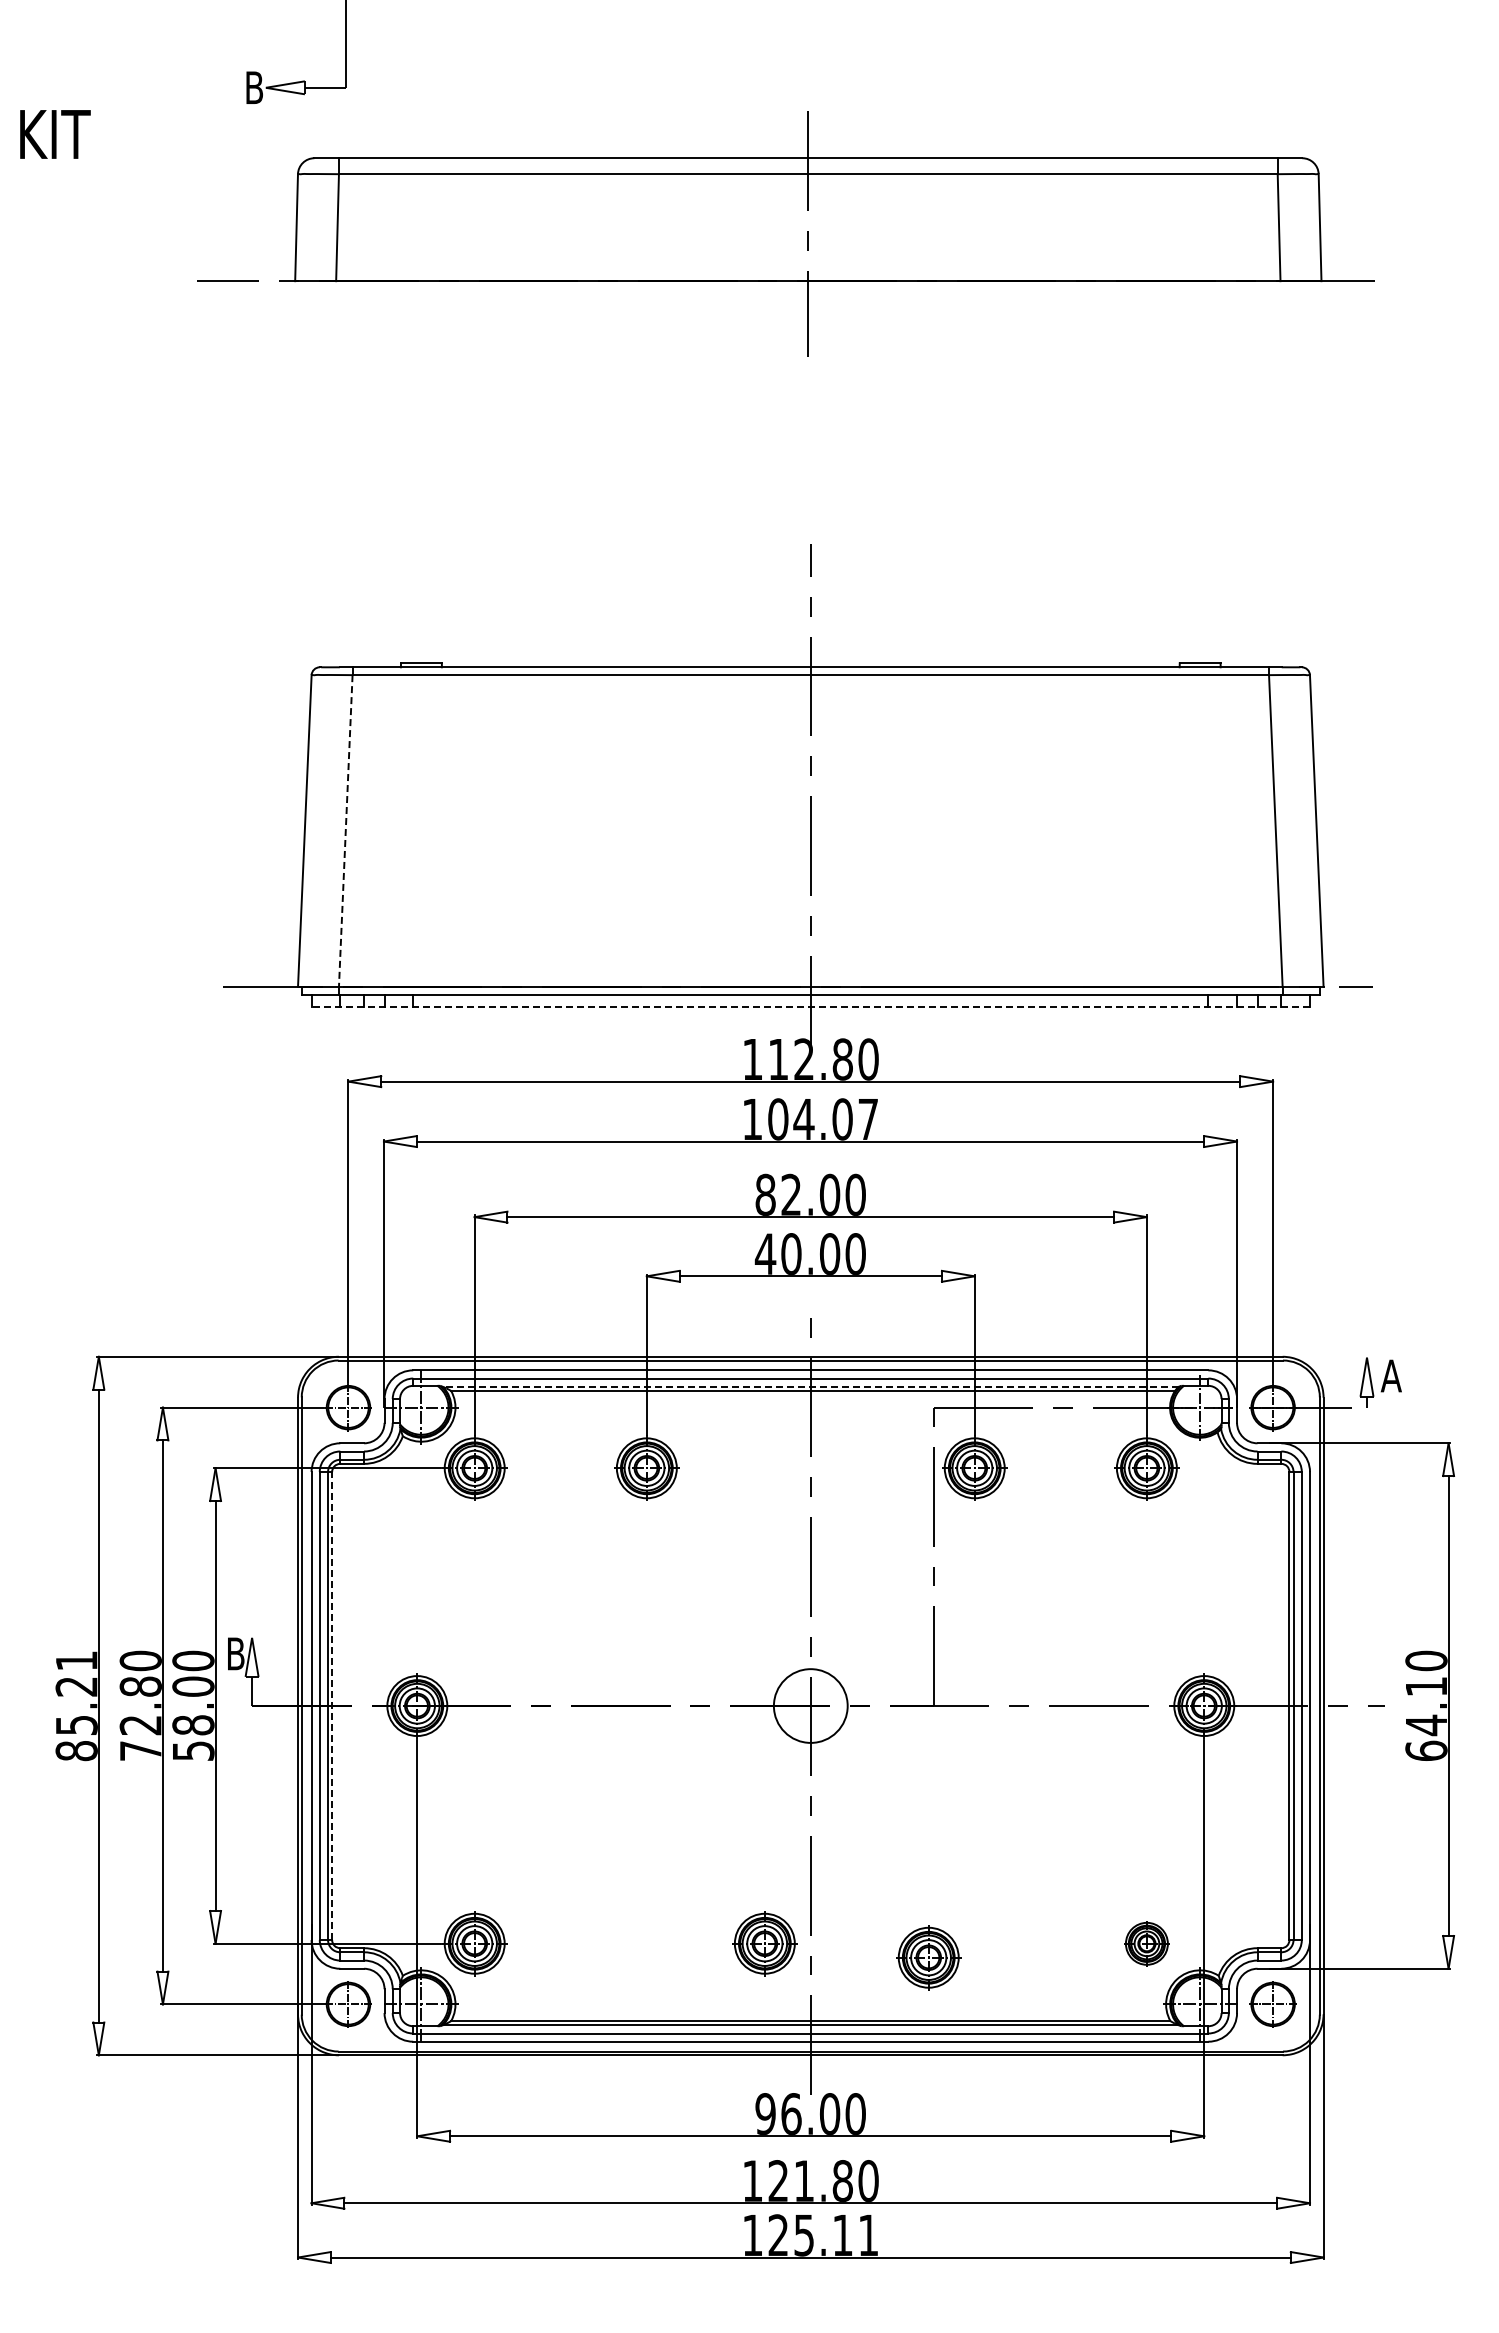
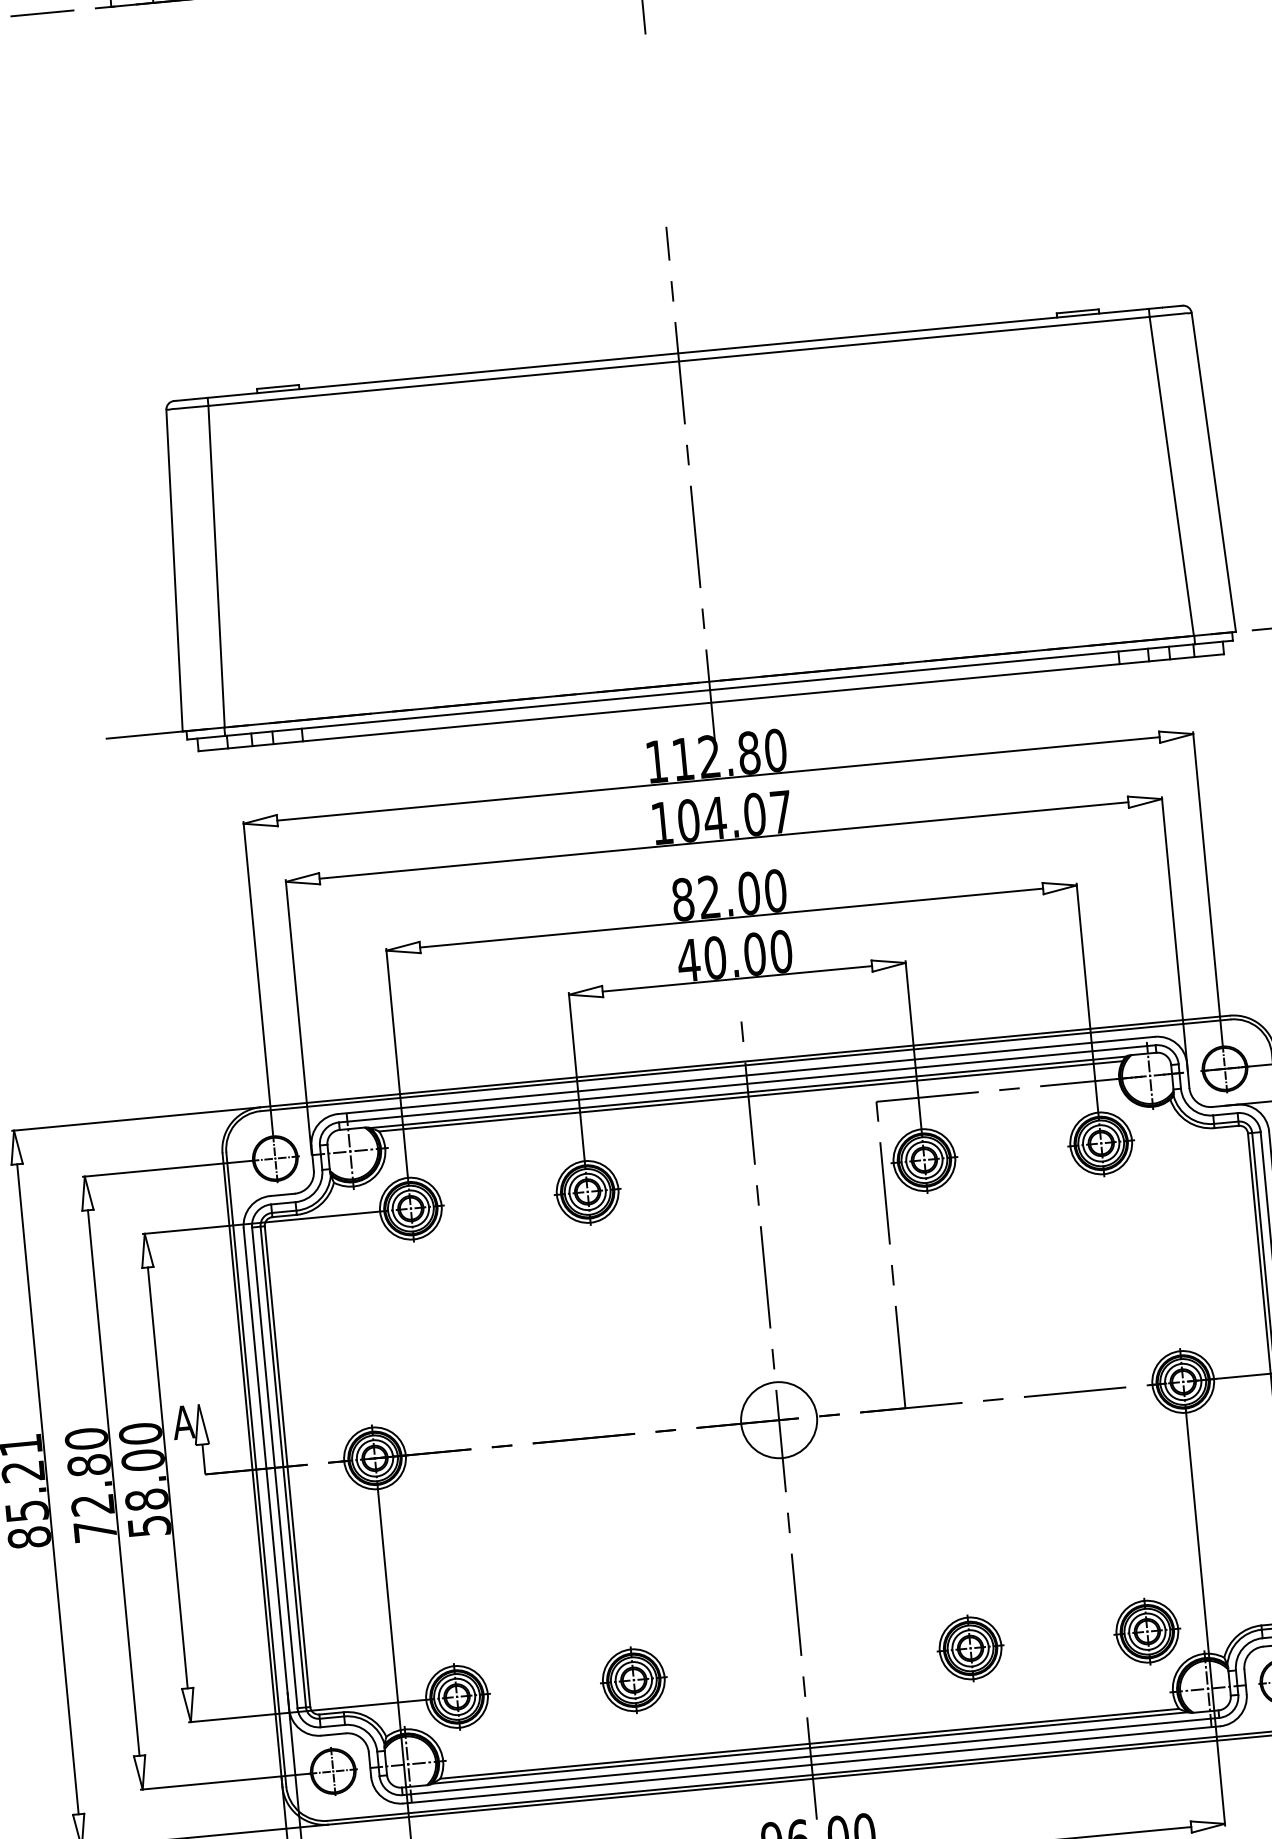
line: (345, 831) -> (216, 567), dashed -> solid
line: (810, 1007) -> (711, 702), dashed -> solid
line: (810, 1386) -> (747, 1092), dashed -> solid
text: (235, 1653) -> (183, 1422), B -> A
line: (332, 1705) -> (287, 1466), dashed -> solid
part: (764, 1943) -> (633, 1680), moved
part: (1146, 1943) -> (1146, 1631), size x1.43
part: (928, 1957) -> (970, 1648), moved

